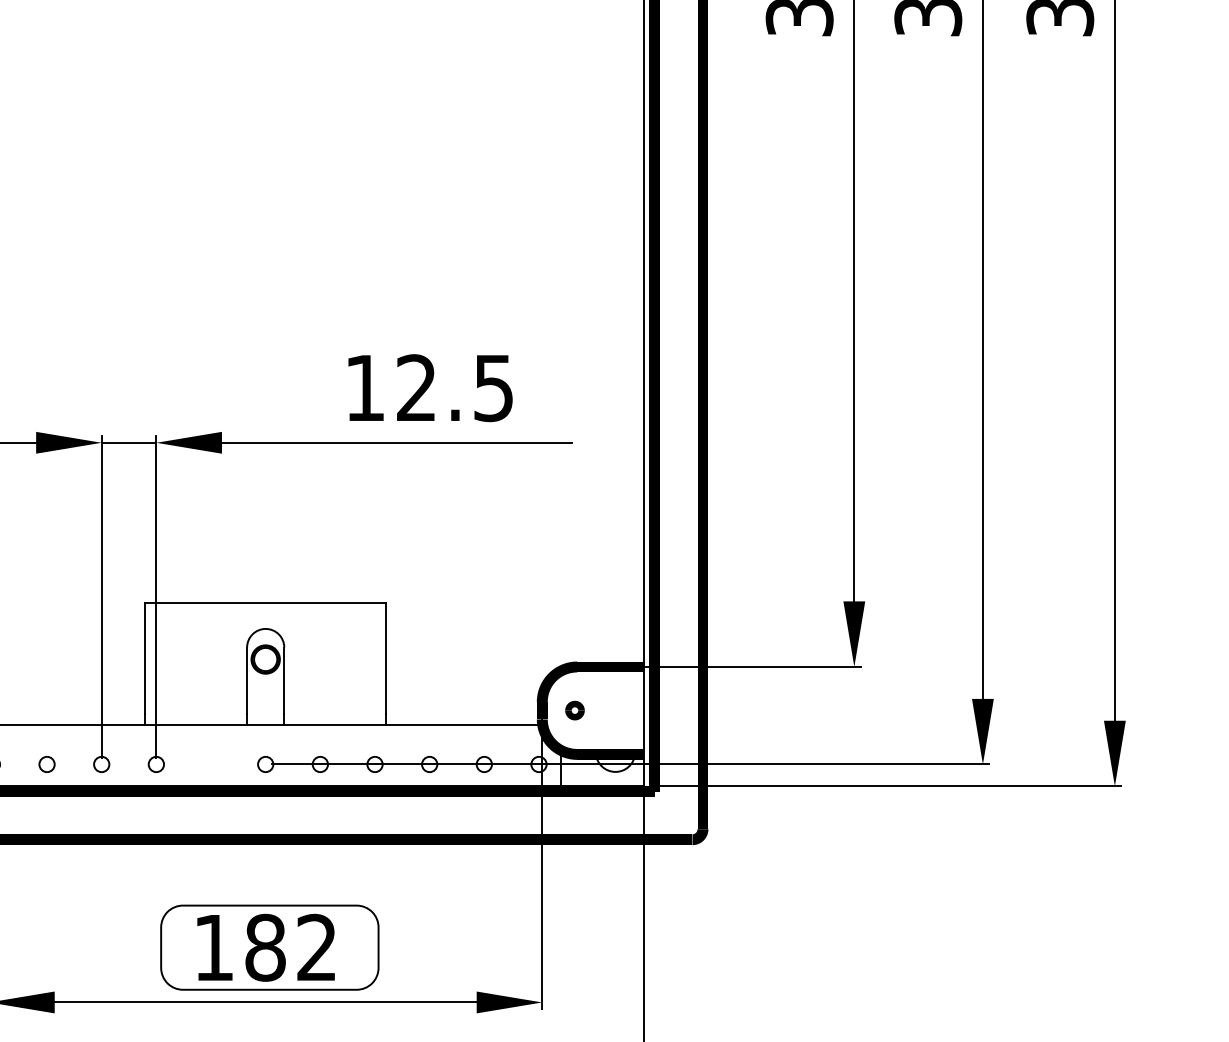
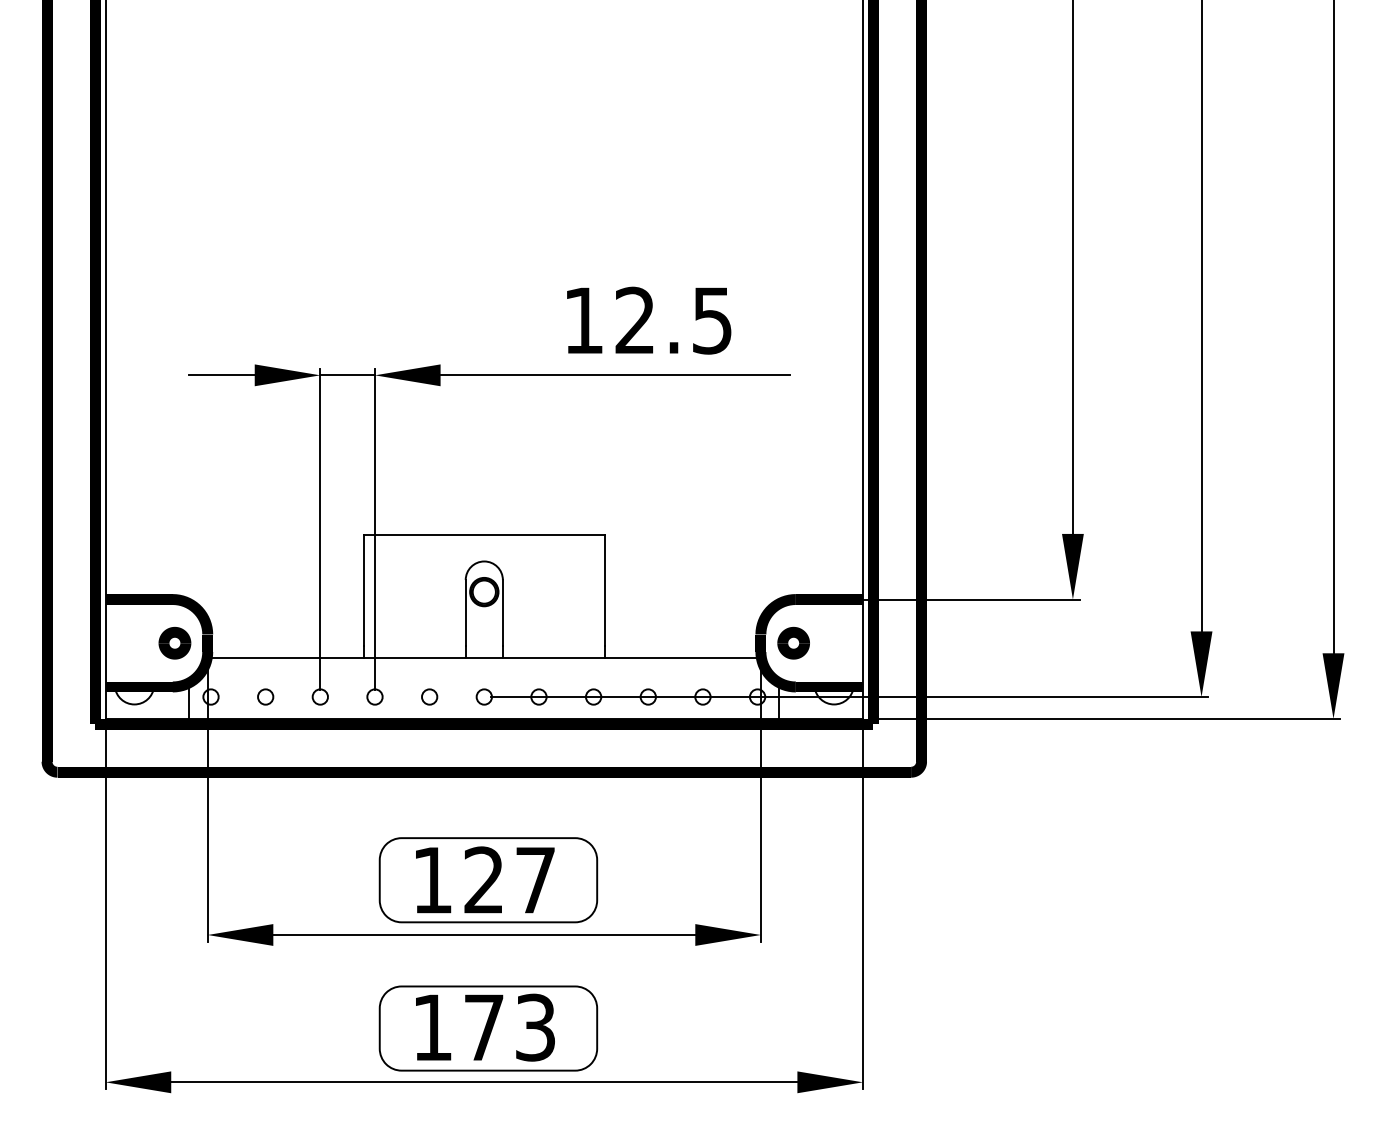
part: (574, 709) -> (793, 642), size x1.67
circle: (210, 763) -> (429, 696), added
text: (290, 947) -> (509, 880), 182 -> 127

